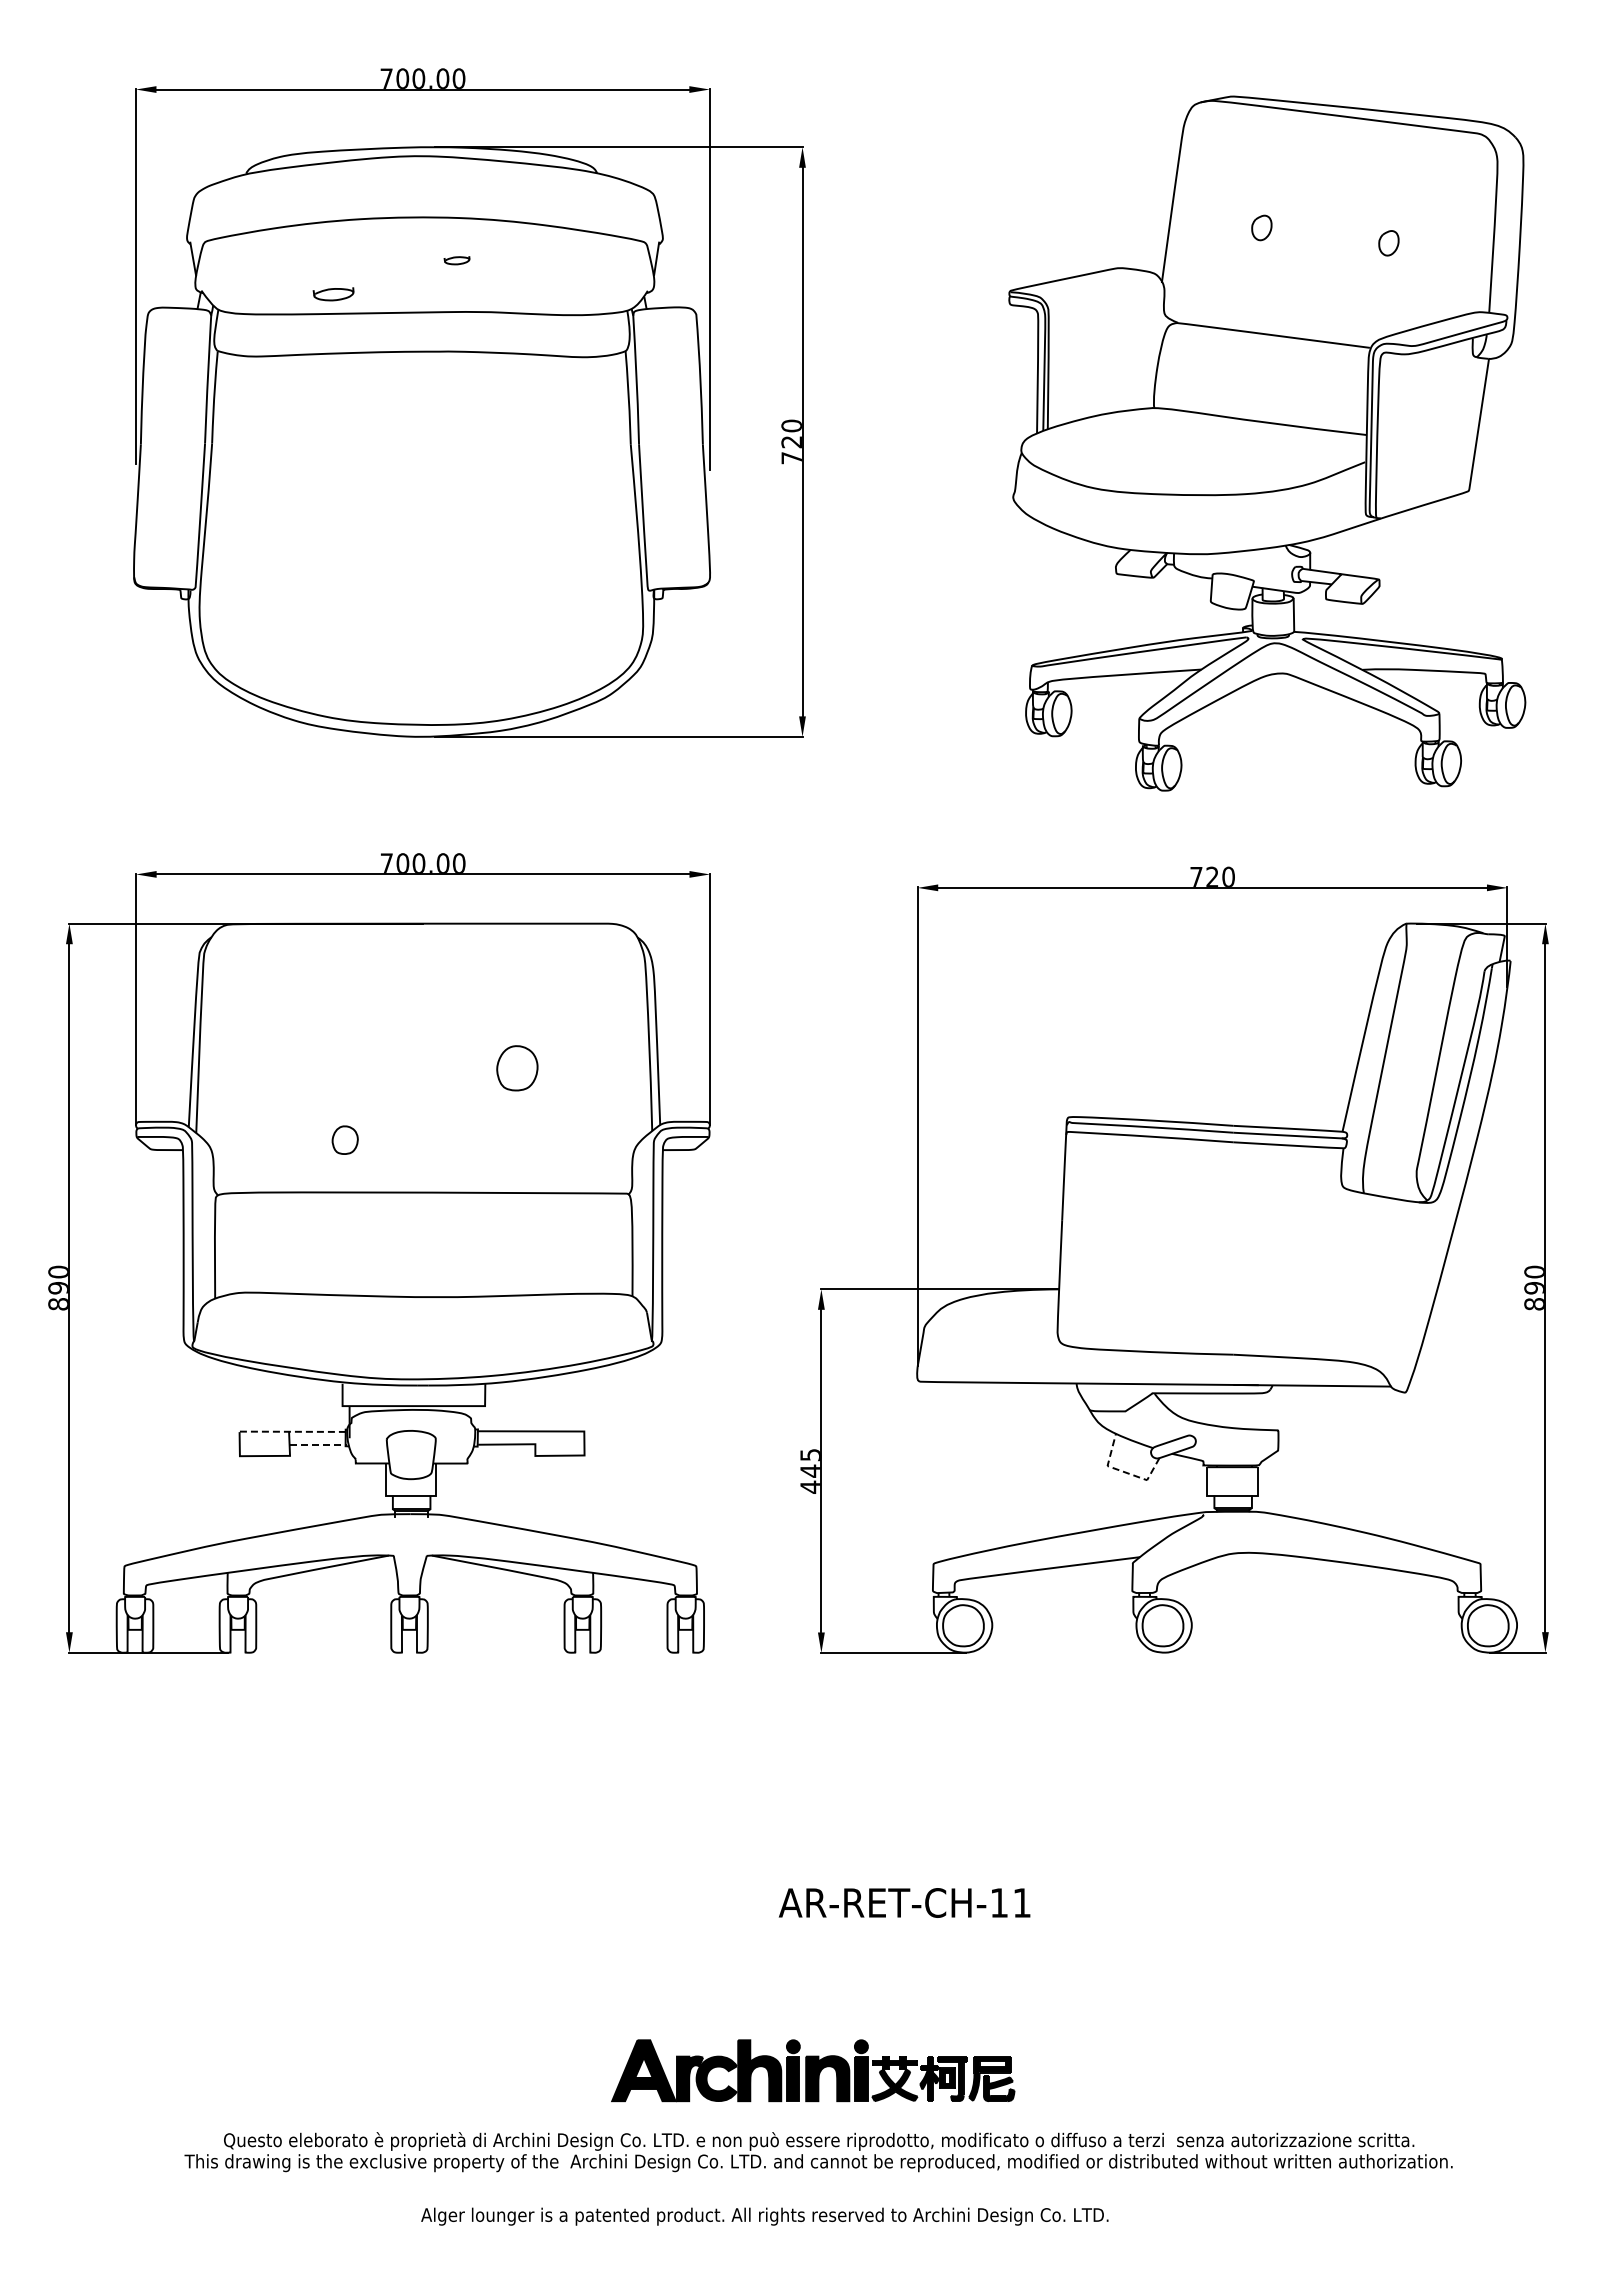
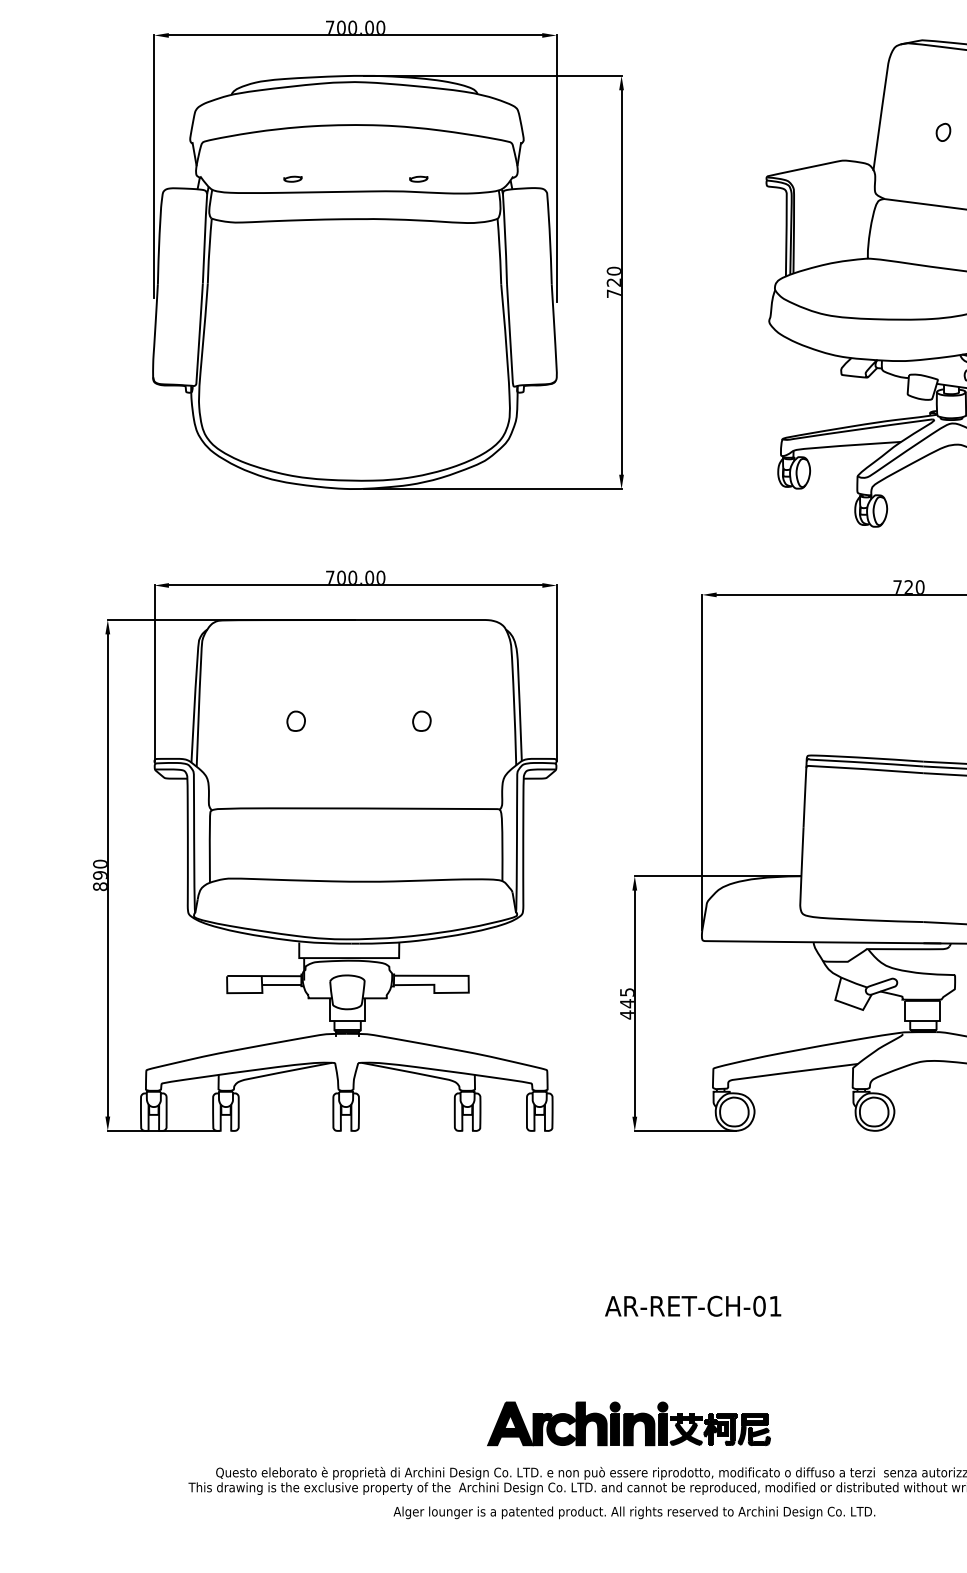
part: (456, 260) -> (418, 179), moved
part: (333, 294) -> (292, 179), size x0.62
part: (517, 1067) -> (421, 720), size x0.62
part: (344, 1139) -> (295, 720), moved
line: (293, 1431) -> (264, 975), dashed -> solid
line: (318, 1444) -> (282, 984), dashed -> solid
line: (1123, 1471) -> (846, 1003), dashed -> solid
text: (999, 1902) -> (759, 1305), AR-RET-CH-11 -> AR-RET-CH-01
text: (764, 2216) -> (634, 1512), moved

